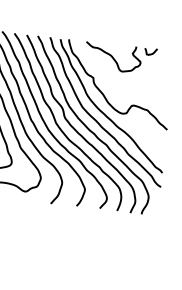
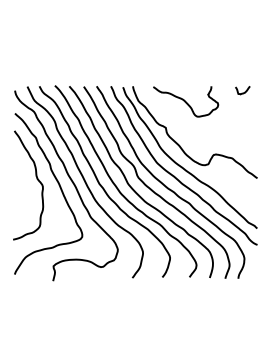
curve: (150, 53) -> (242, 92), moved

